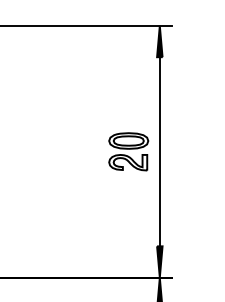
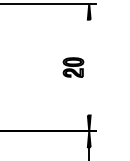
line: (160, 151) -> (89, 67), removed

